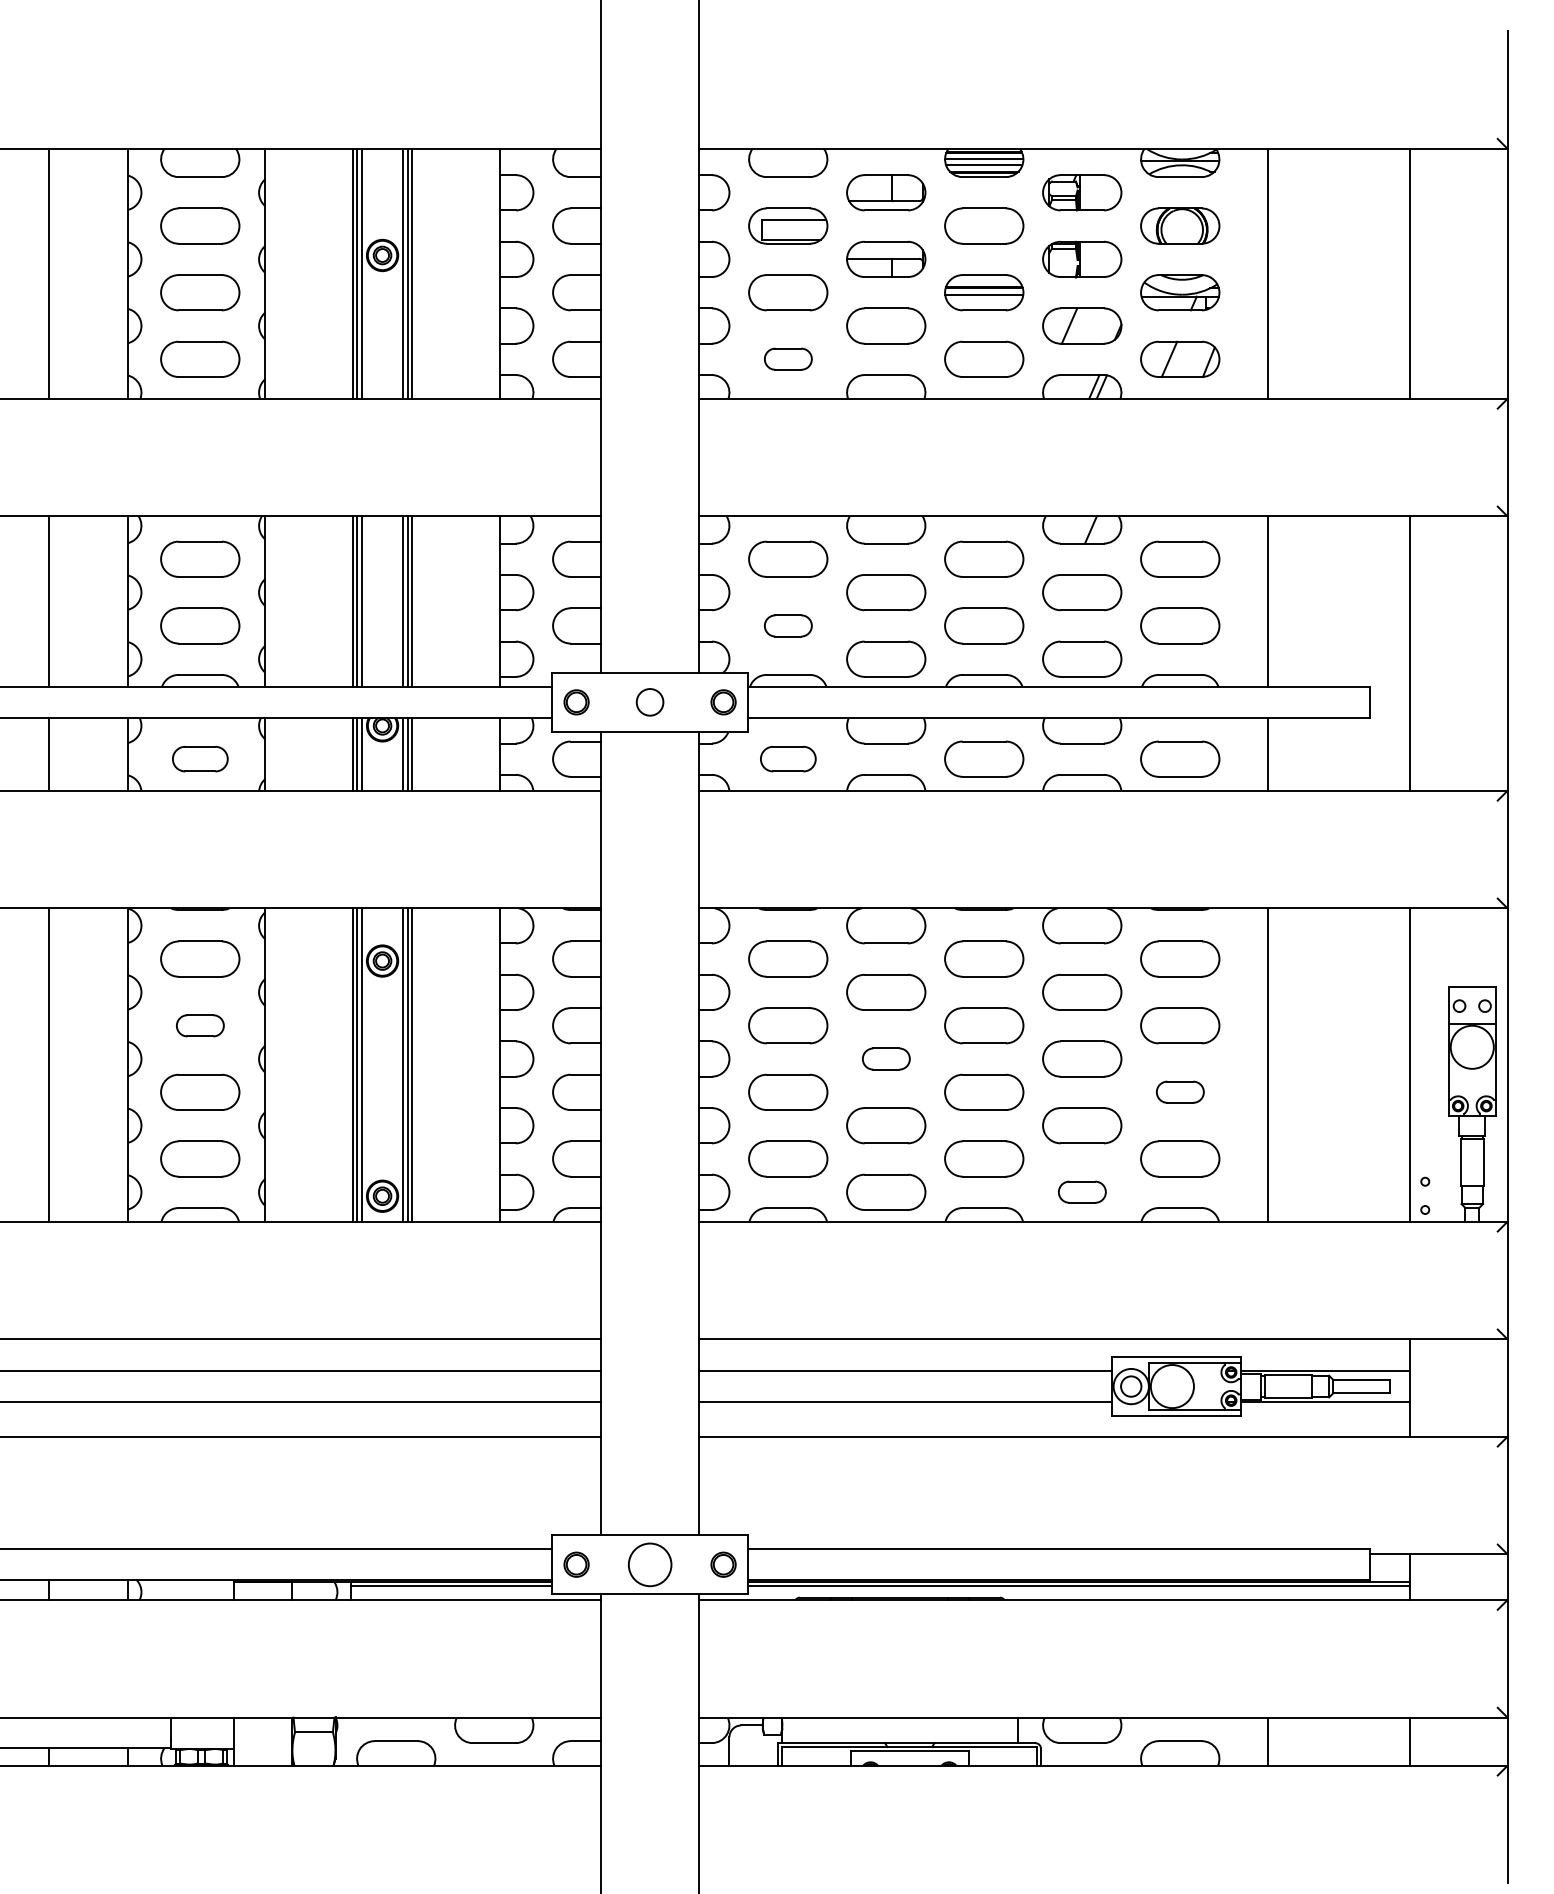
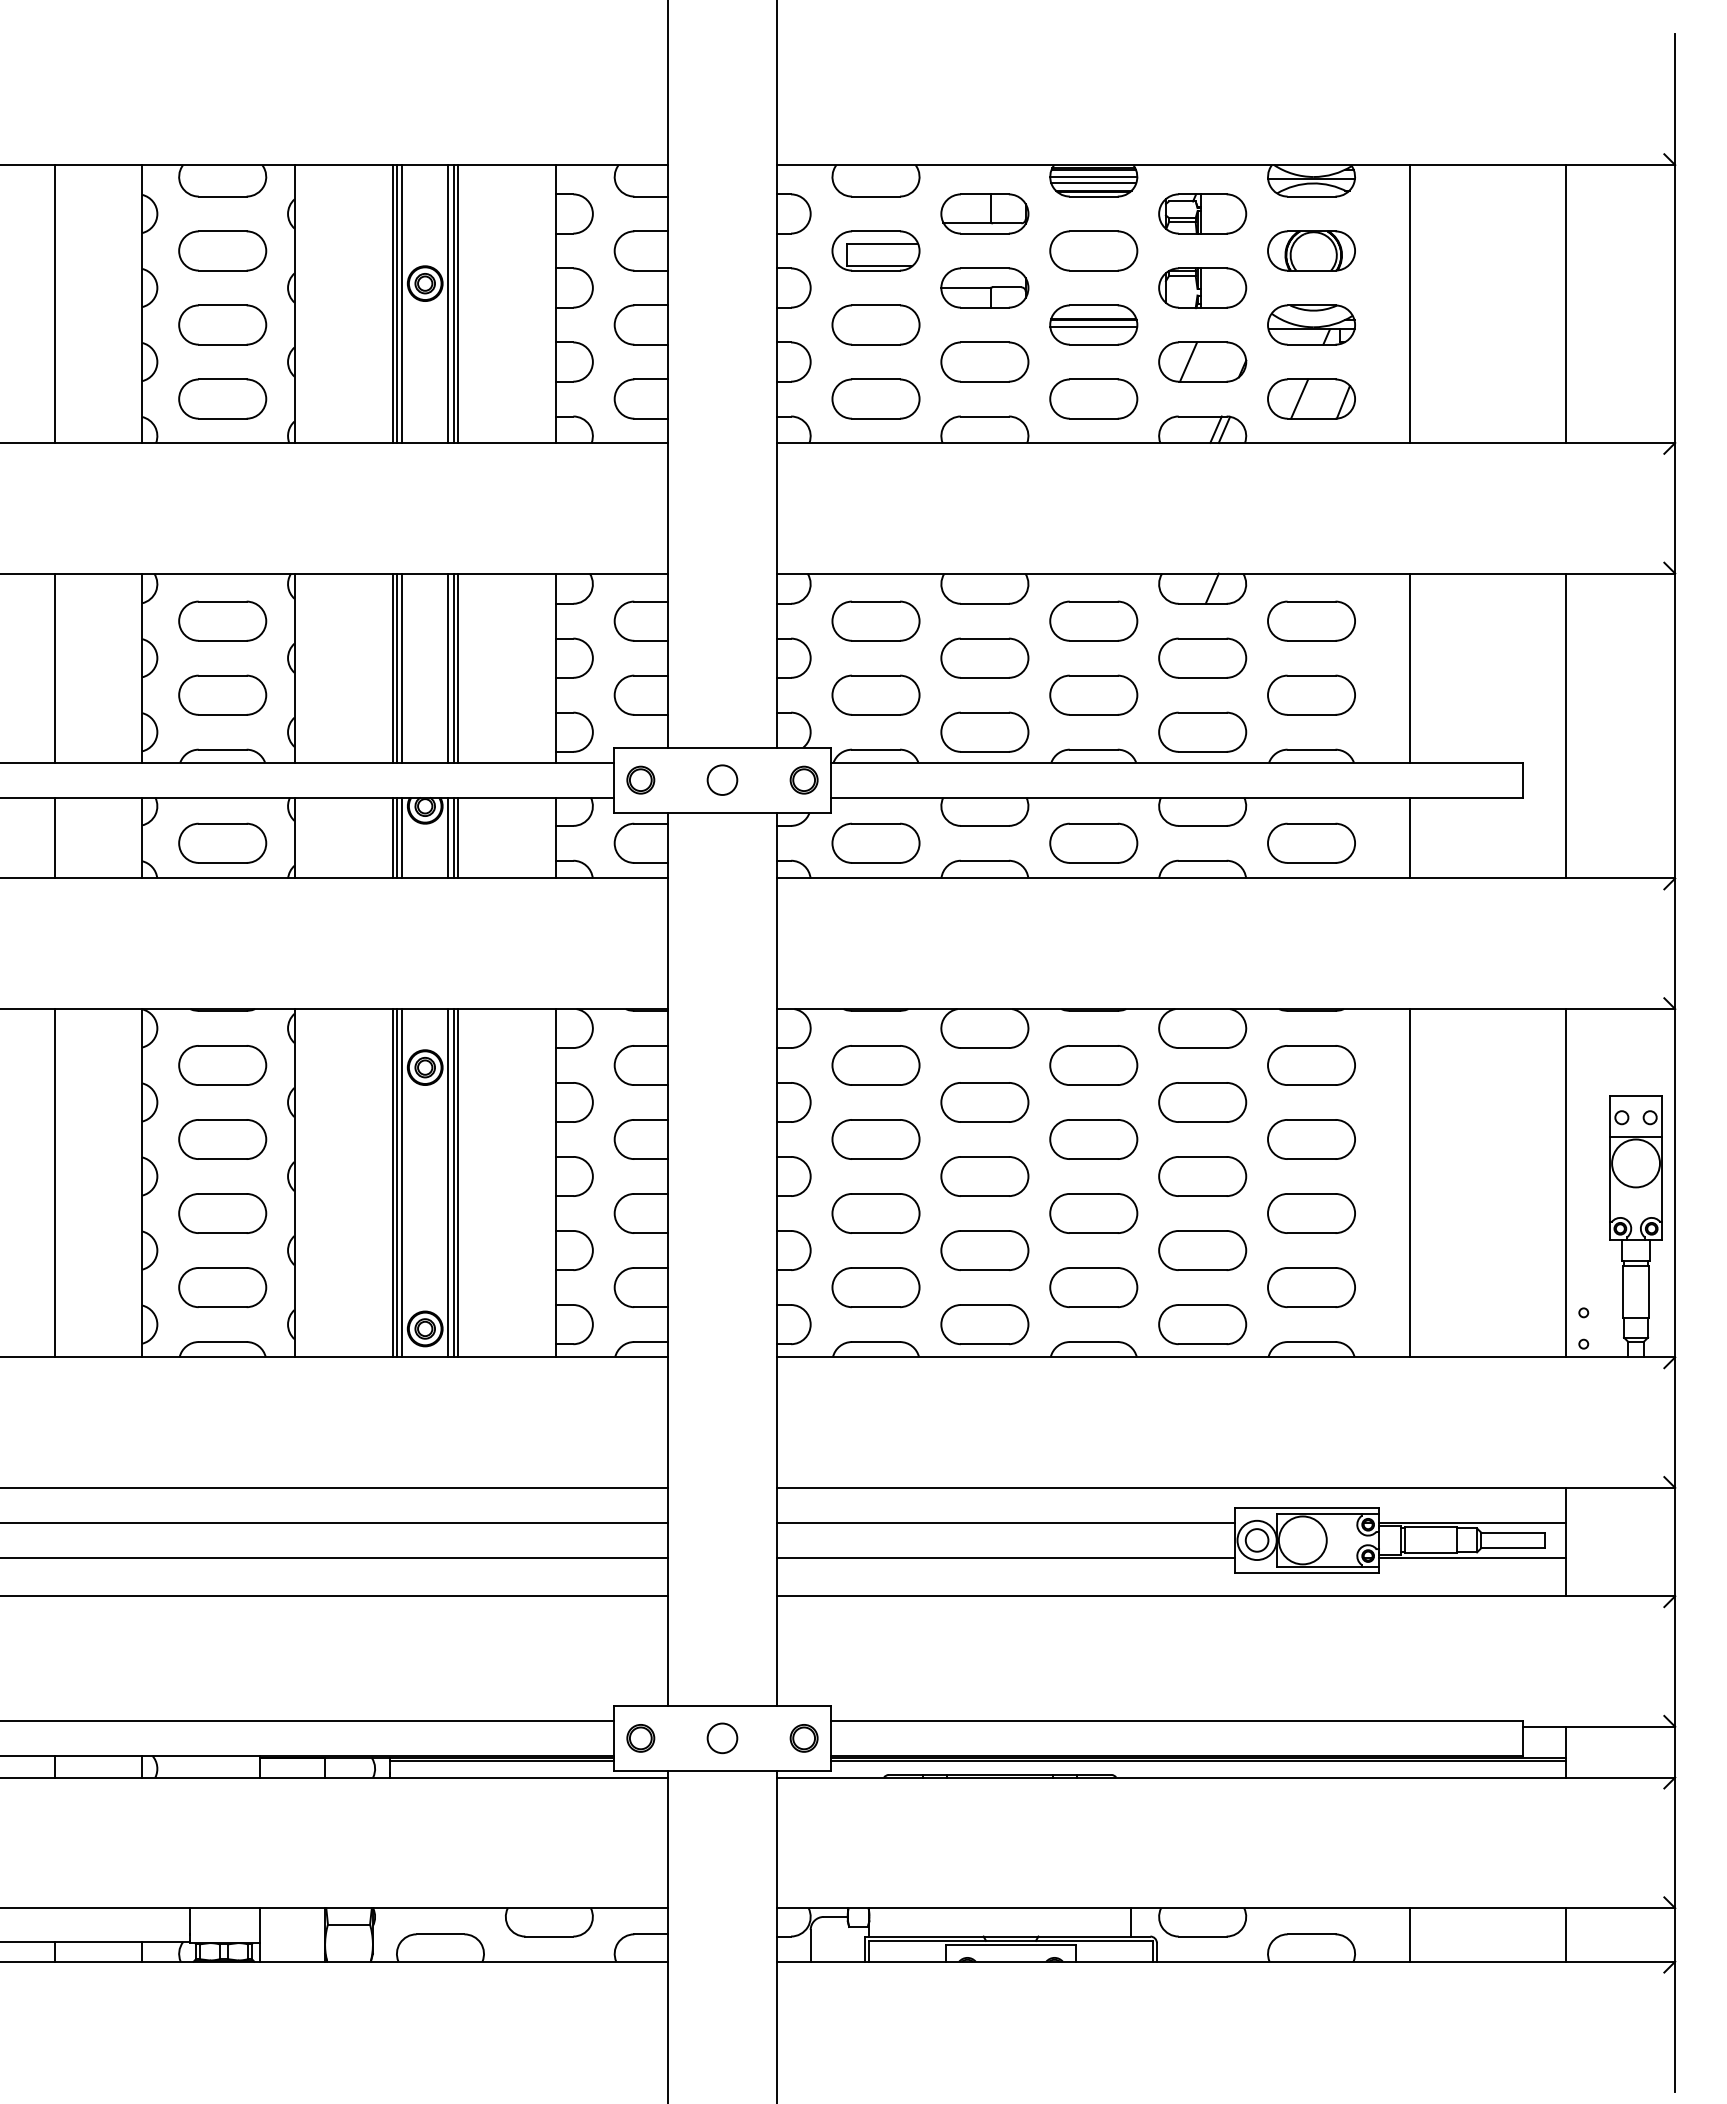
part: (788, 358) -> (876, 398), size x1.67
part: (788, 625) -> (876, 694), size x1.67
part: (200, 758) -> (222, 842), size x1.43
part: (788, 758) -> (876, 842), size x1.43
part: (200, 1025) -> (222, 1139), size x1.67
part: (886, 1058) -> (985, 1175), size x1.67
part: (1180, 1091) -> (1311, 1212), size x1.67
part: (1082, 1191) -> (1202, 1323), size x1.67
circle: (649, 1564) -> (721, 1738), size x0.62

